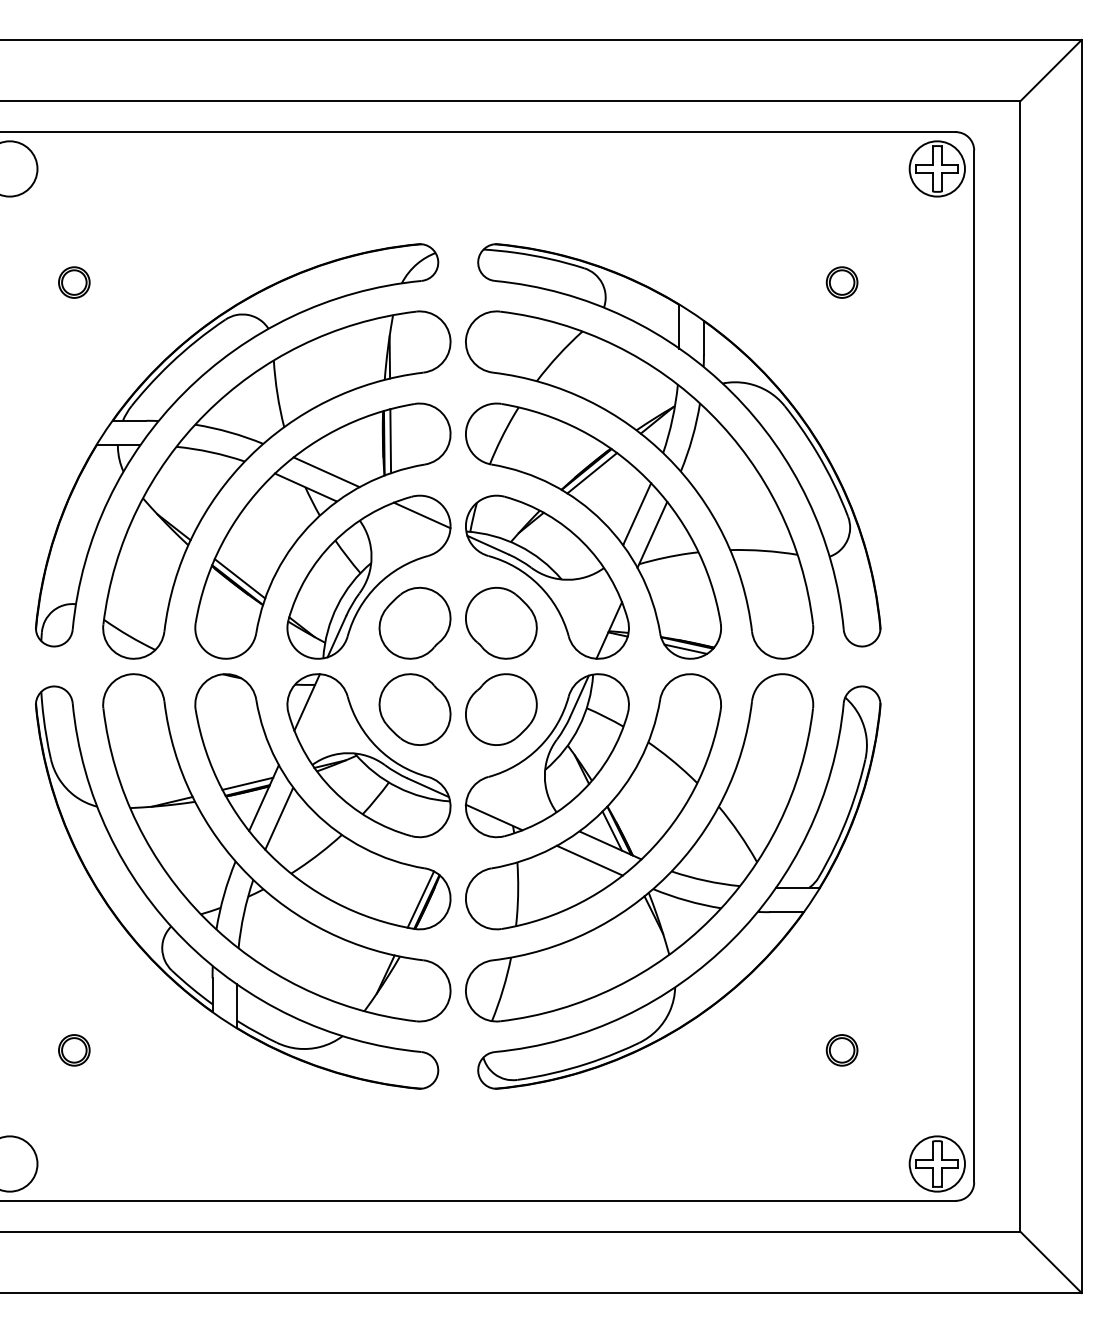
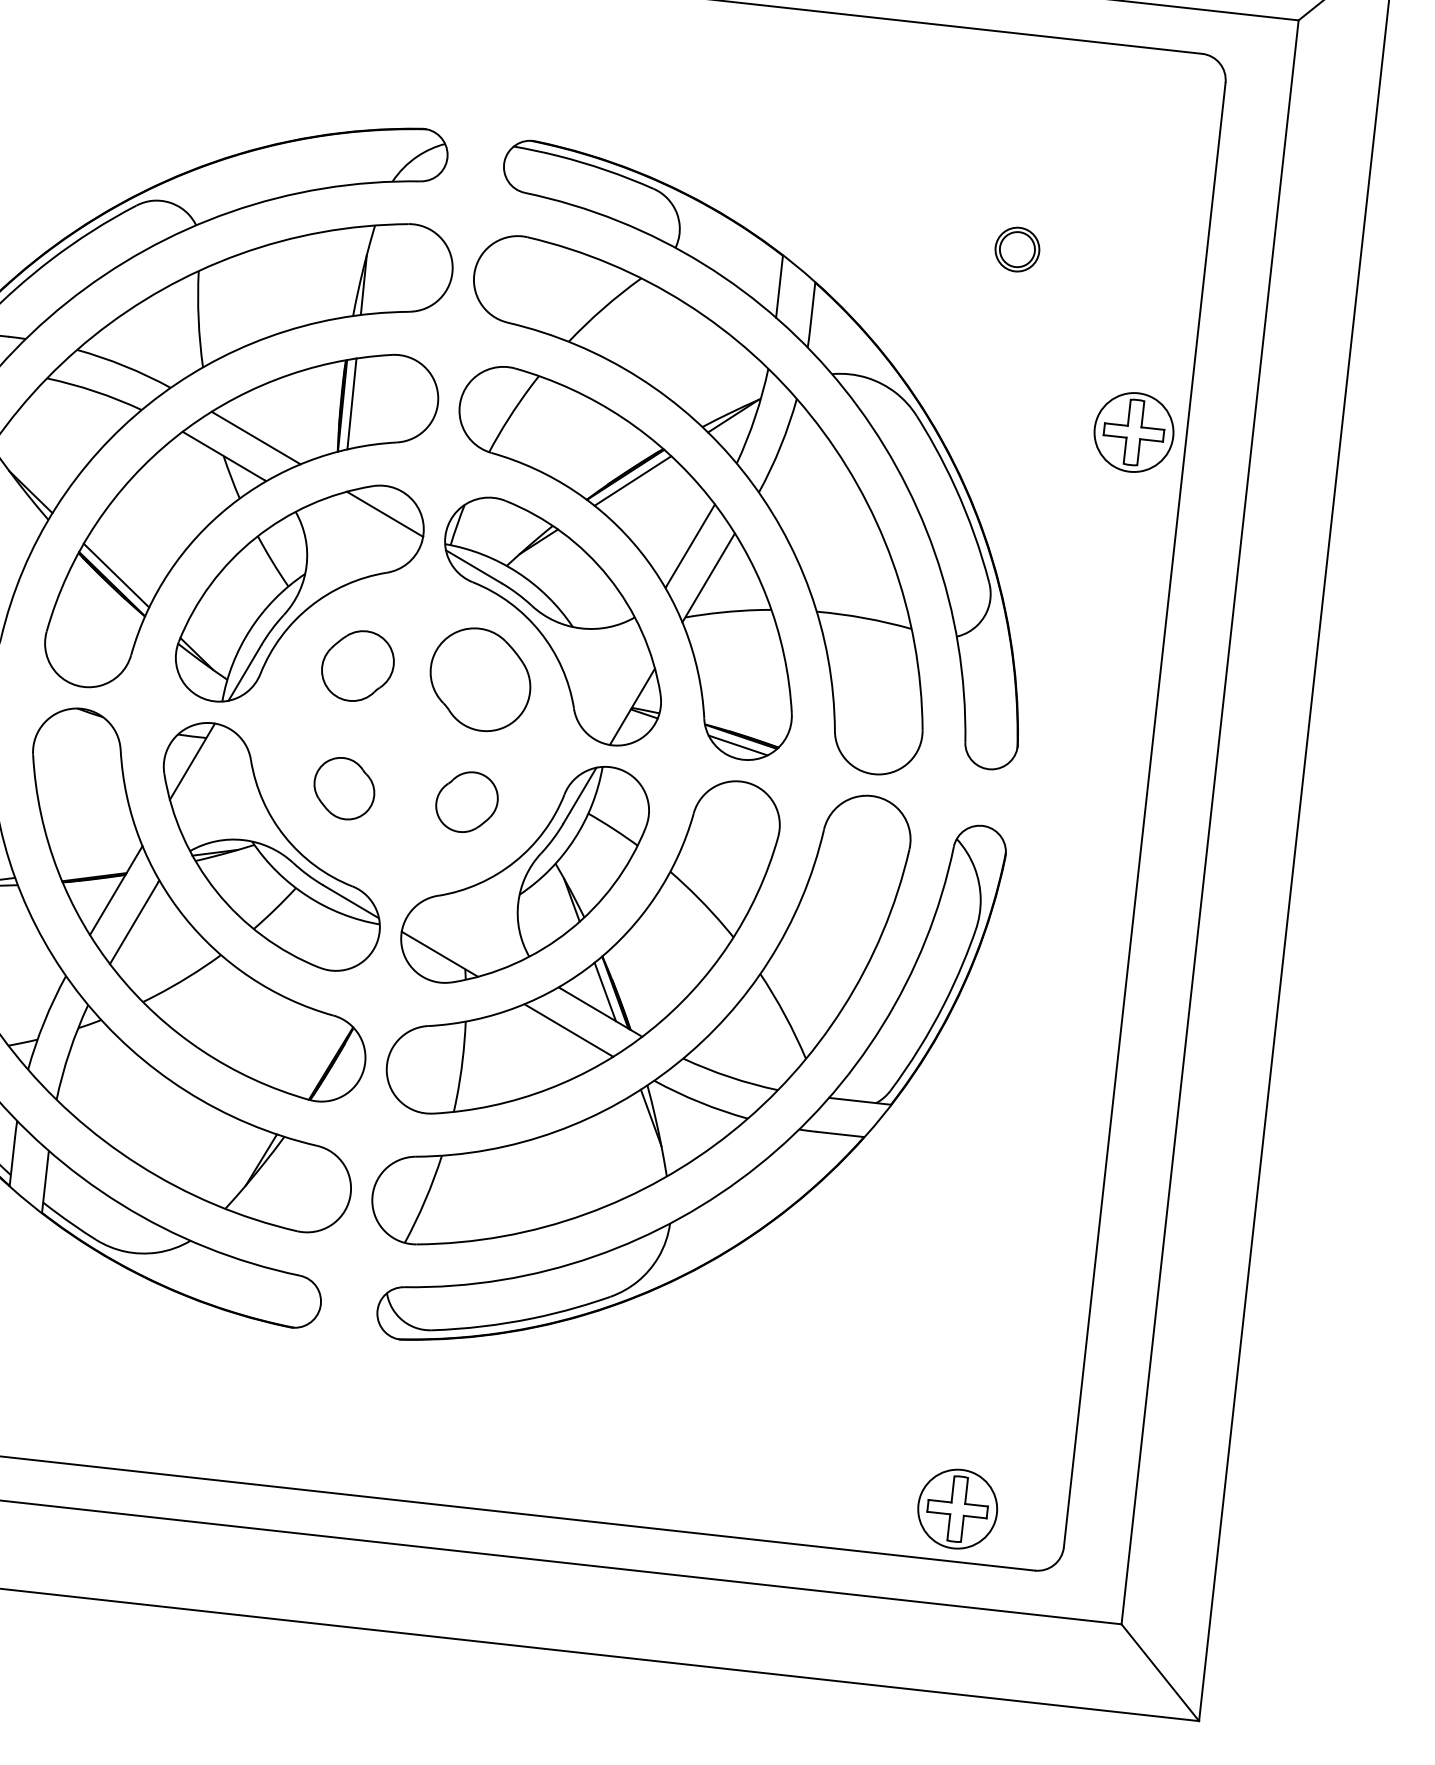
part: (936, 168) -> (1132, 431), moved
part: (414, 622) -> (357, 664), size x0.7
part: (414, 709) -> (343, 788), size x0.6
part: (501, 709) -> (467, 802), size x0.6
line: (247, 783) -> (95, 867), removed
line: (420, 899) -> (322, 1059), removed
part: (841, 1050) -> (896, 1339), removed
part: (936, 1163) -> (956, 1508), moved

